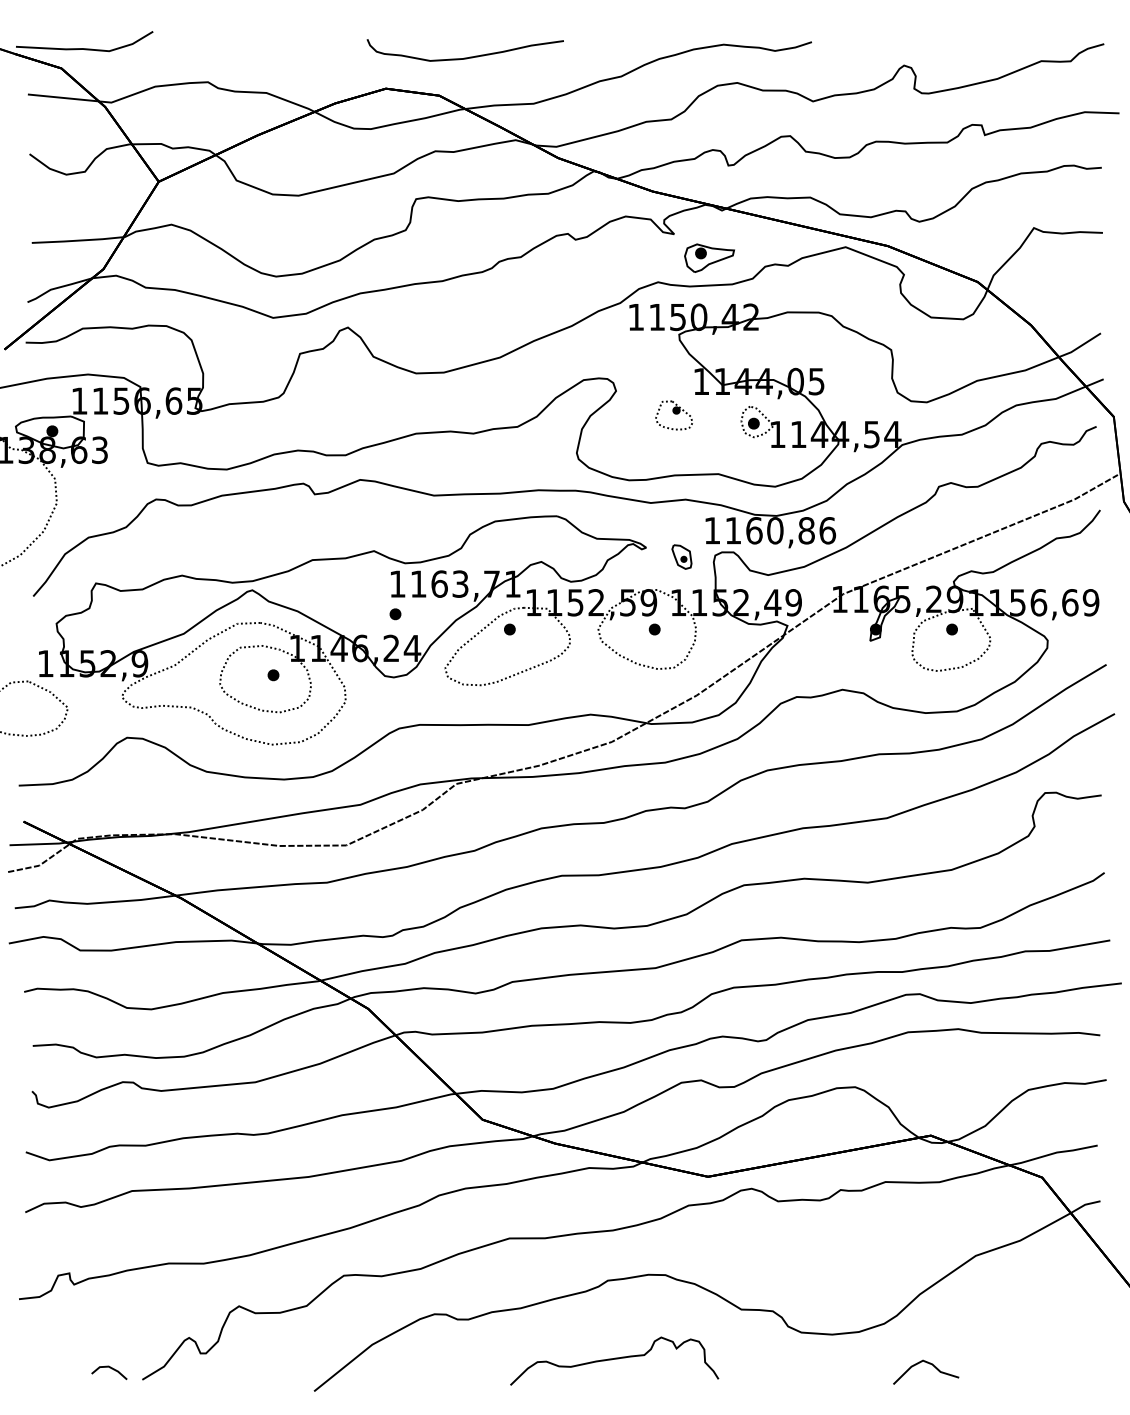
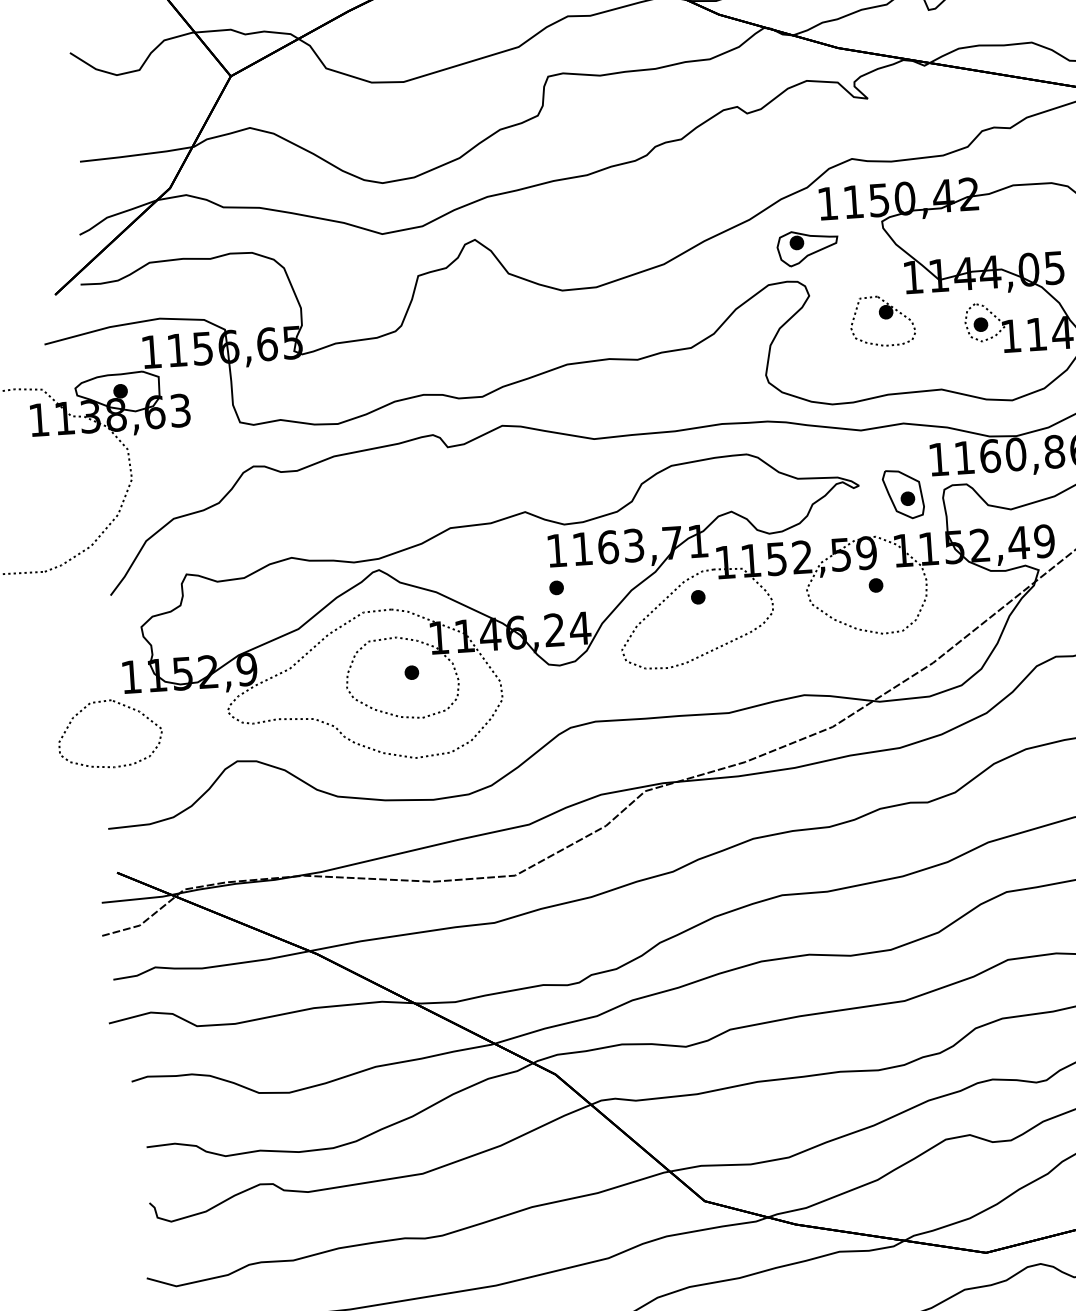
part: (709, 257) -> (807, 247), moved
part: (673, 415) -> (881, 321), size x1.43
part: (681, 556) -> (902, 493), size x1.67

